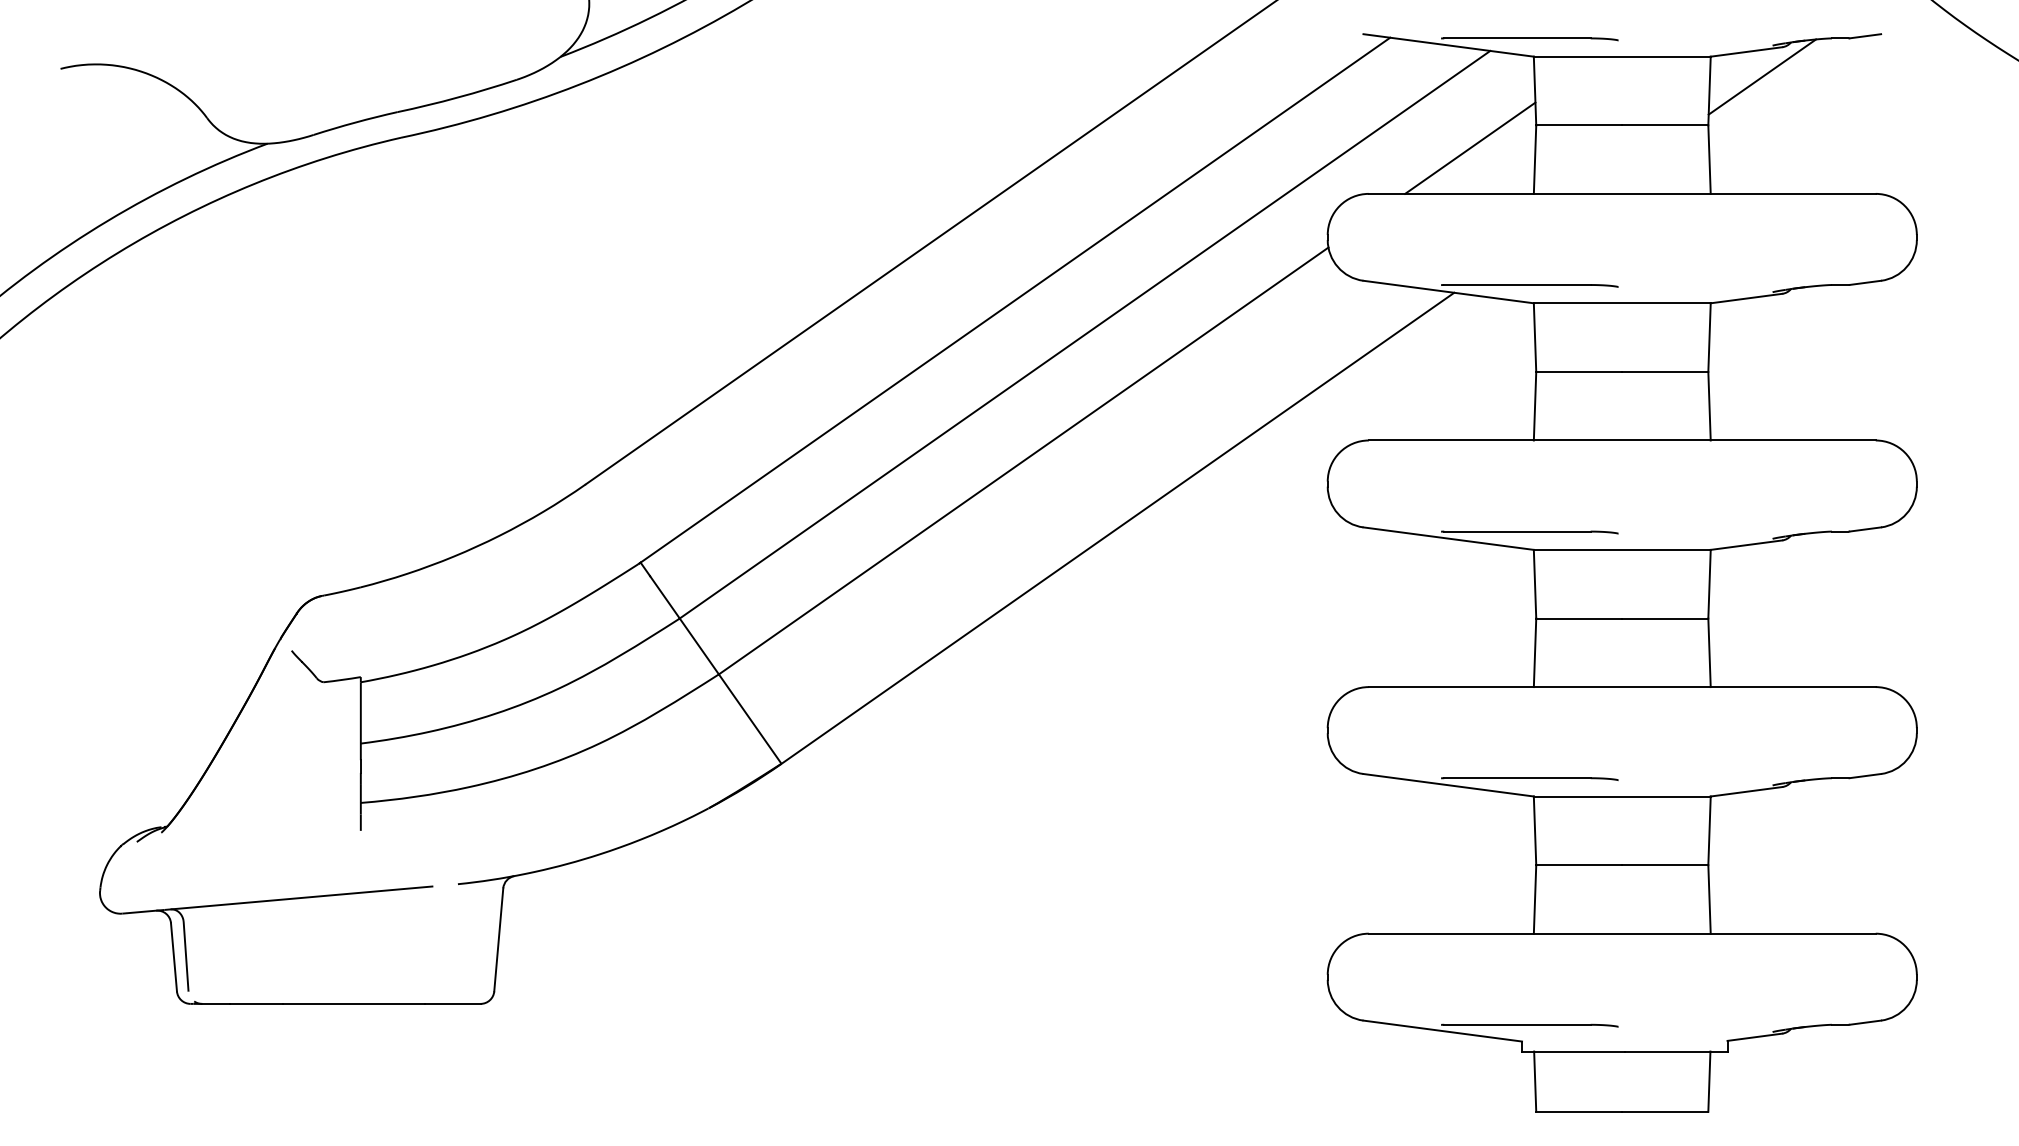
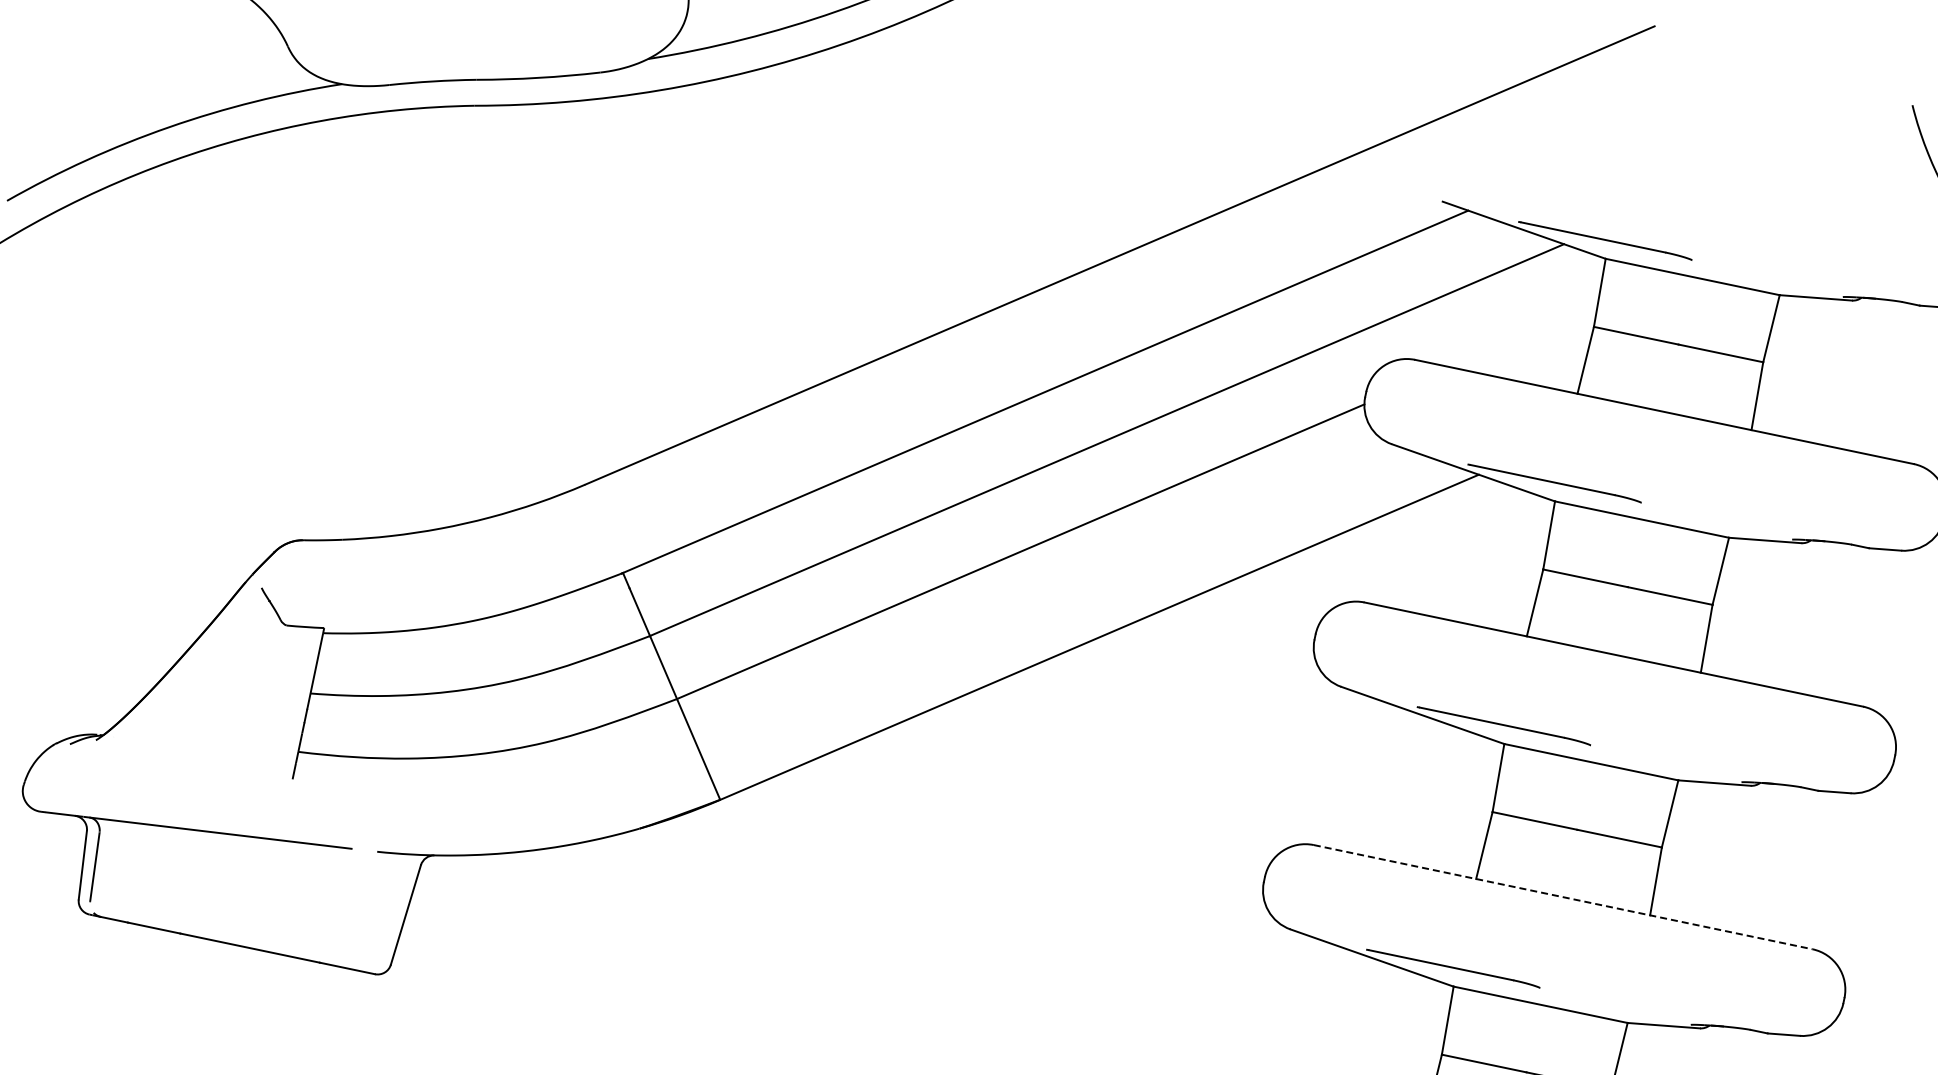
line: (1762, 76) -> (1826, 325), removed
line: (1470, 147) -> (1524, 335), removed
line: (1622, 687) -> (1563, 897), solid -> dashed

